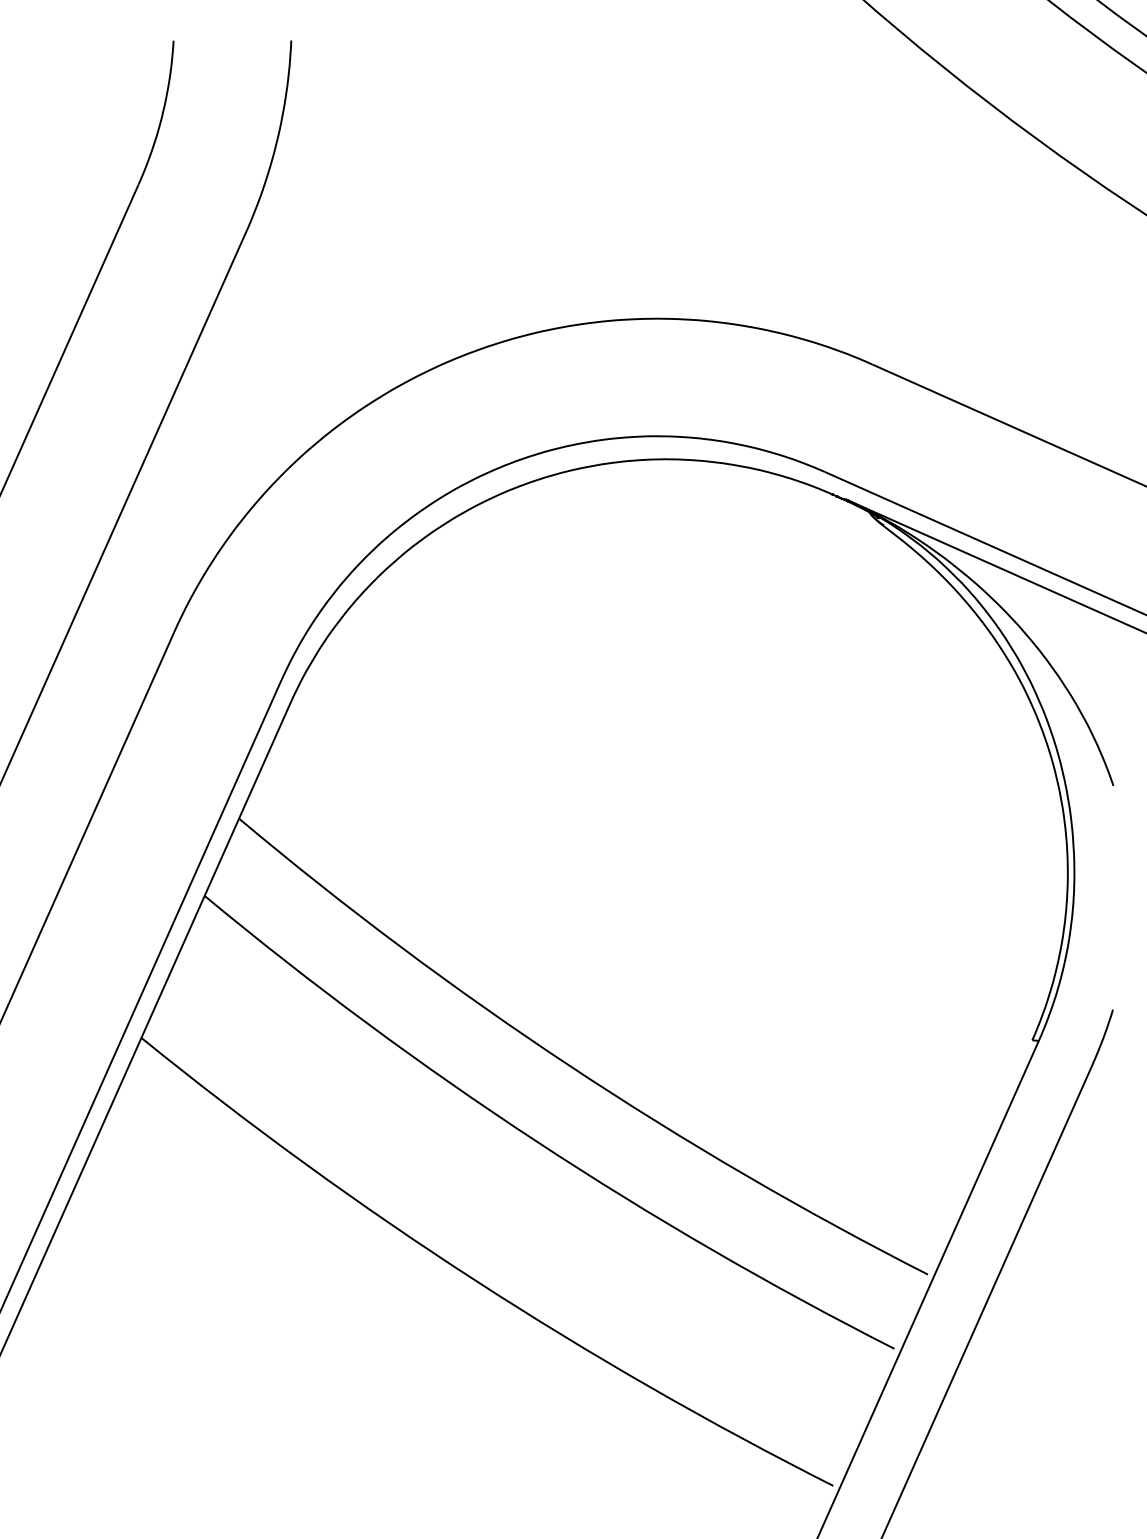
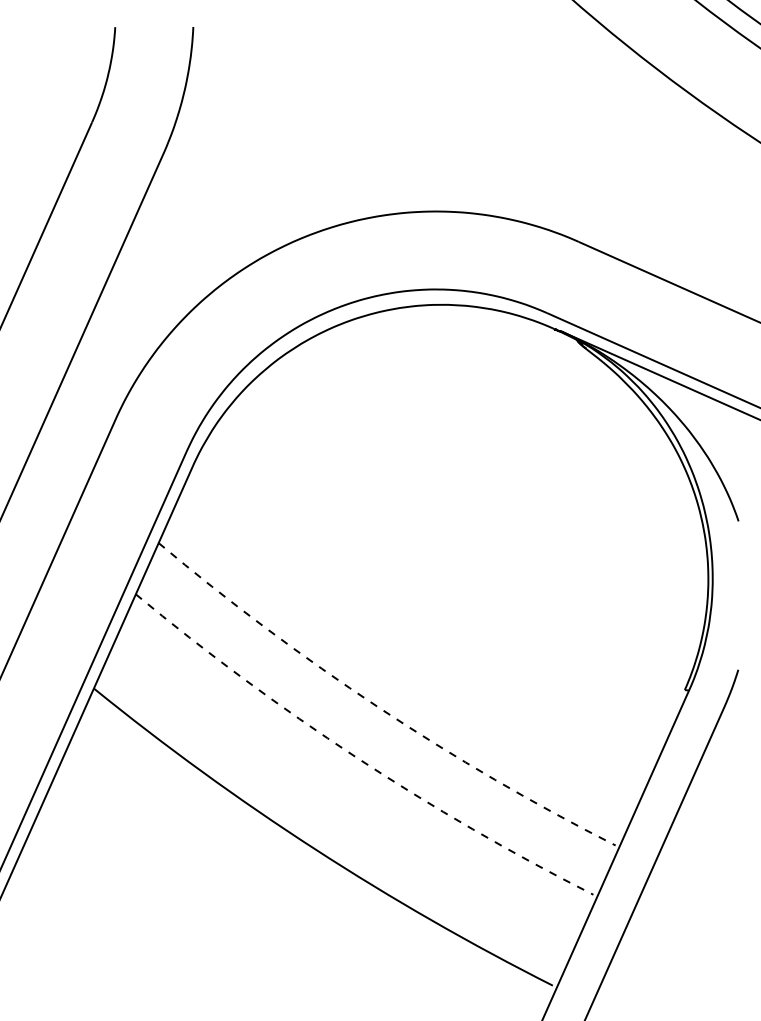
arc: (570, 1066) -> (378, 707), solid -> dashed
arc: (537, 1141) -> (356, 757), solid -> dashed

